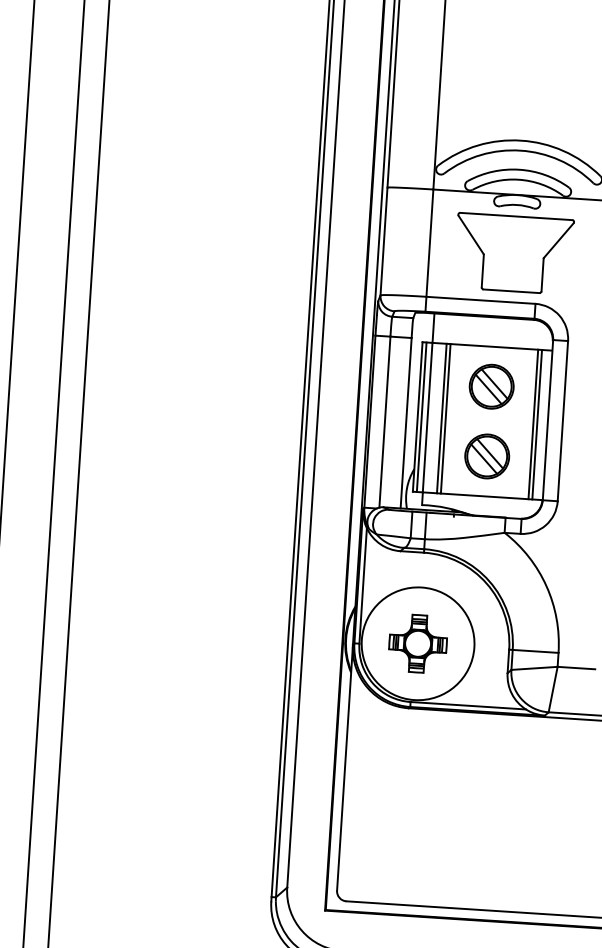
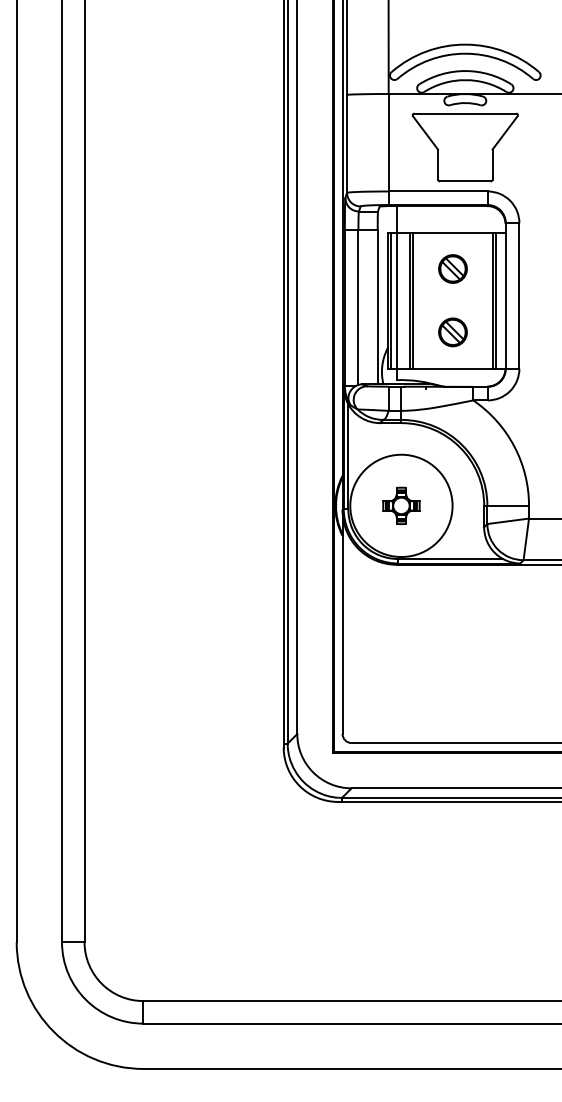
part: (491, 386) -> (452, 268), size x0.7
part: (486, 456) -> (452, 332), size x0.7
part: (418, 643) -> (401, 505), size x0.7

